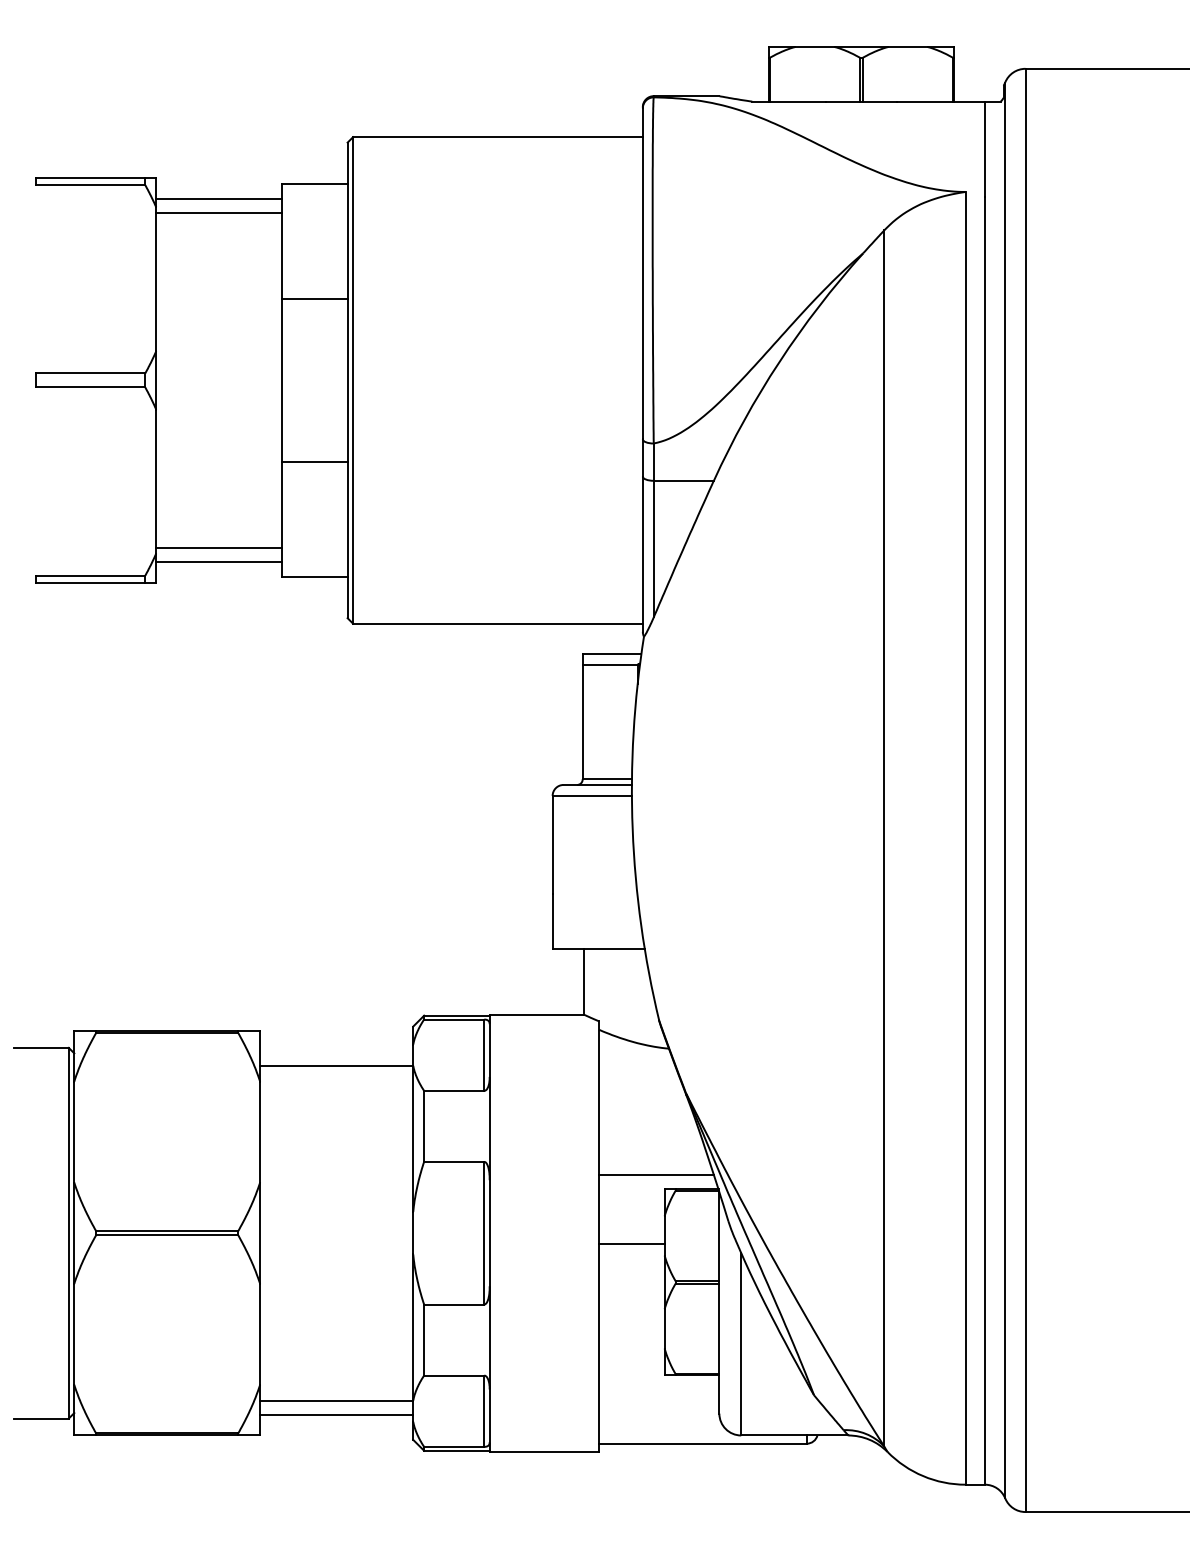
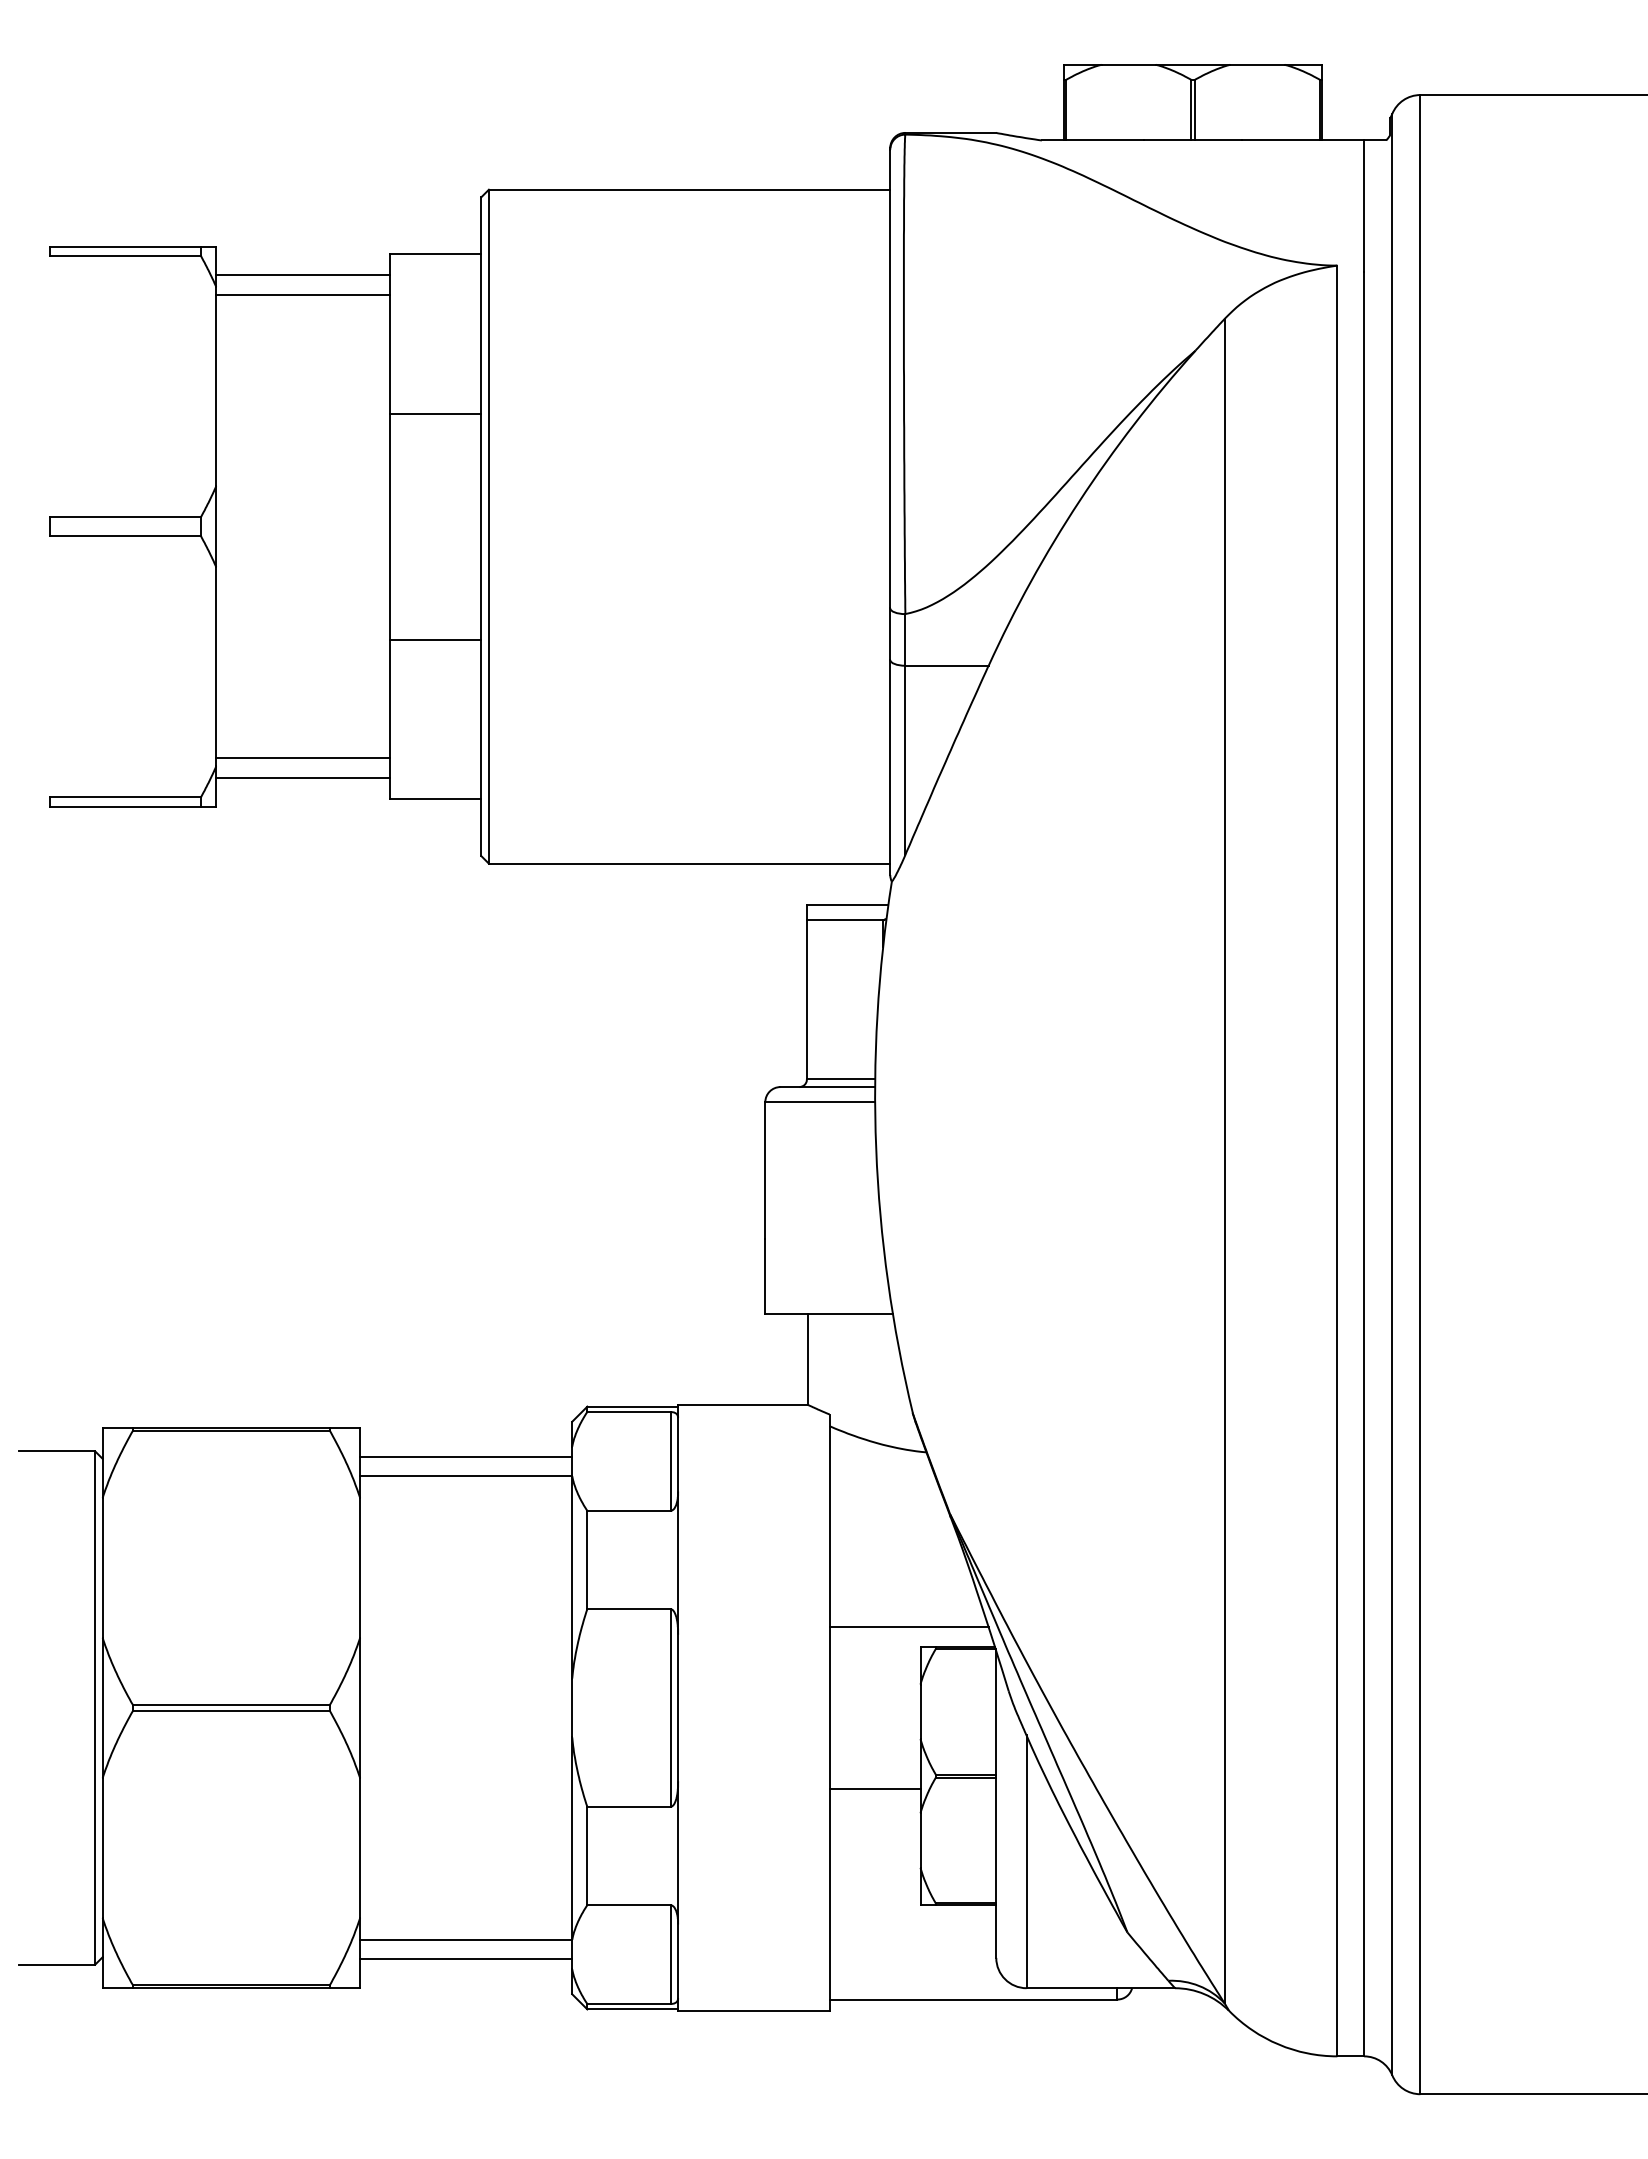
line: (336, 1051) -> (466, 1456), added
line: (631, 1243) -> (874, 1788), moved

